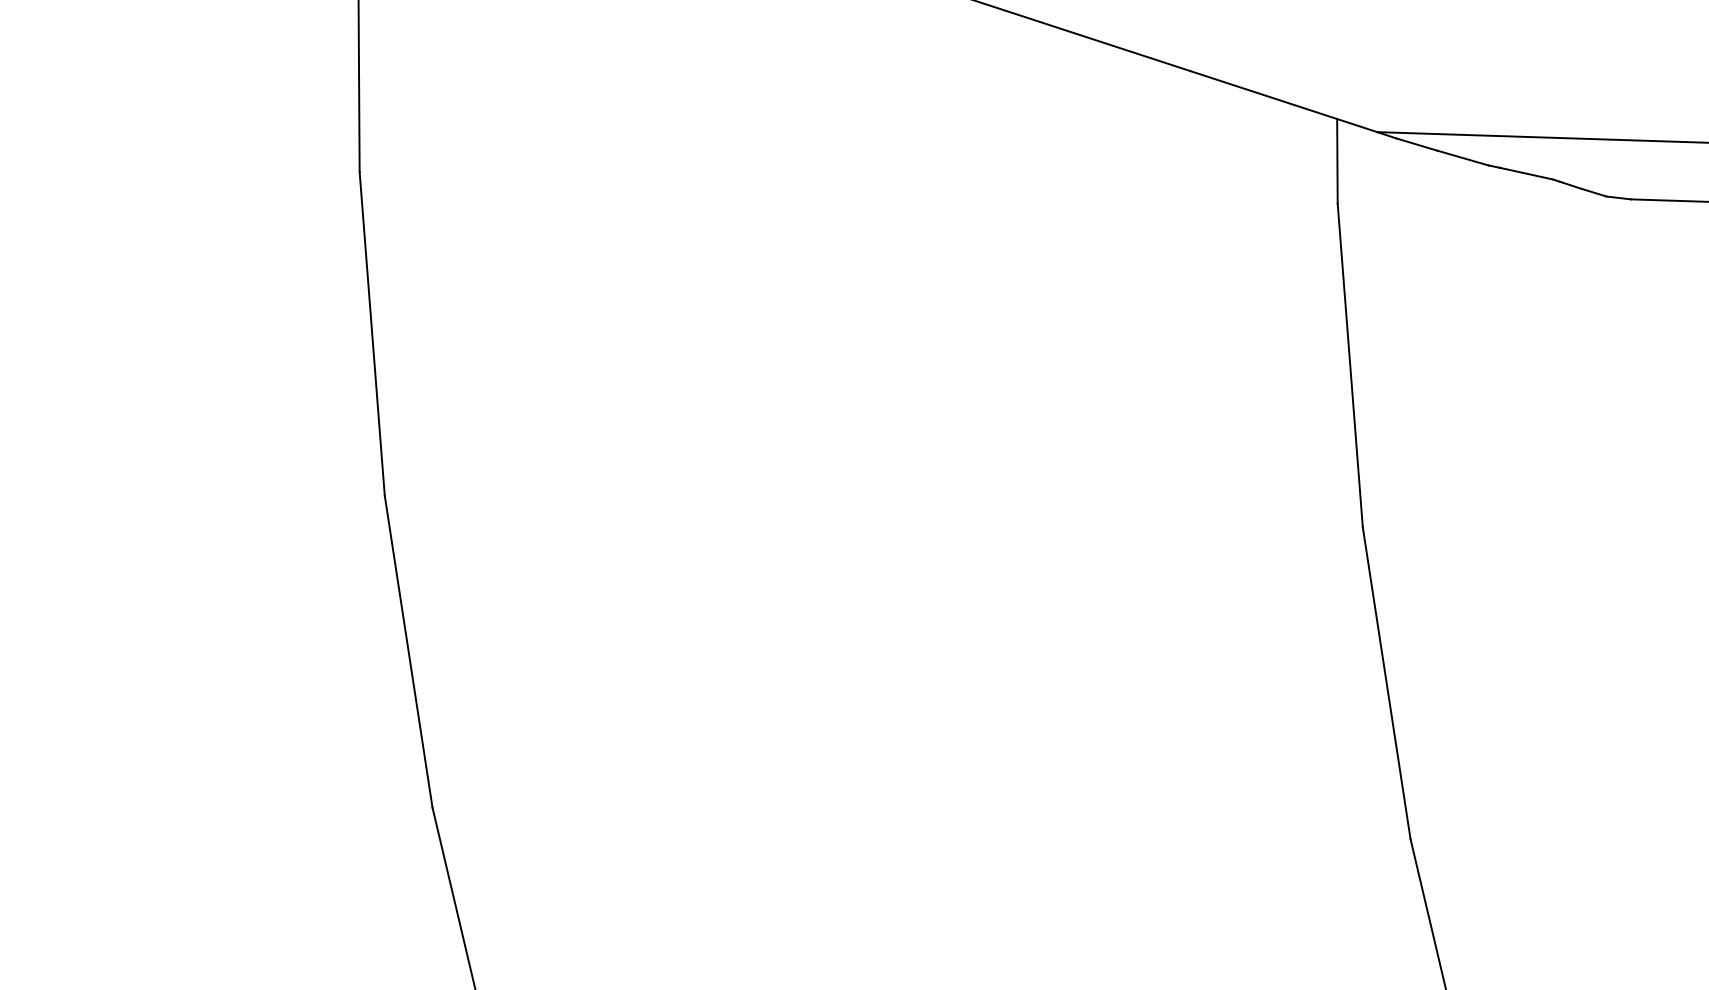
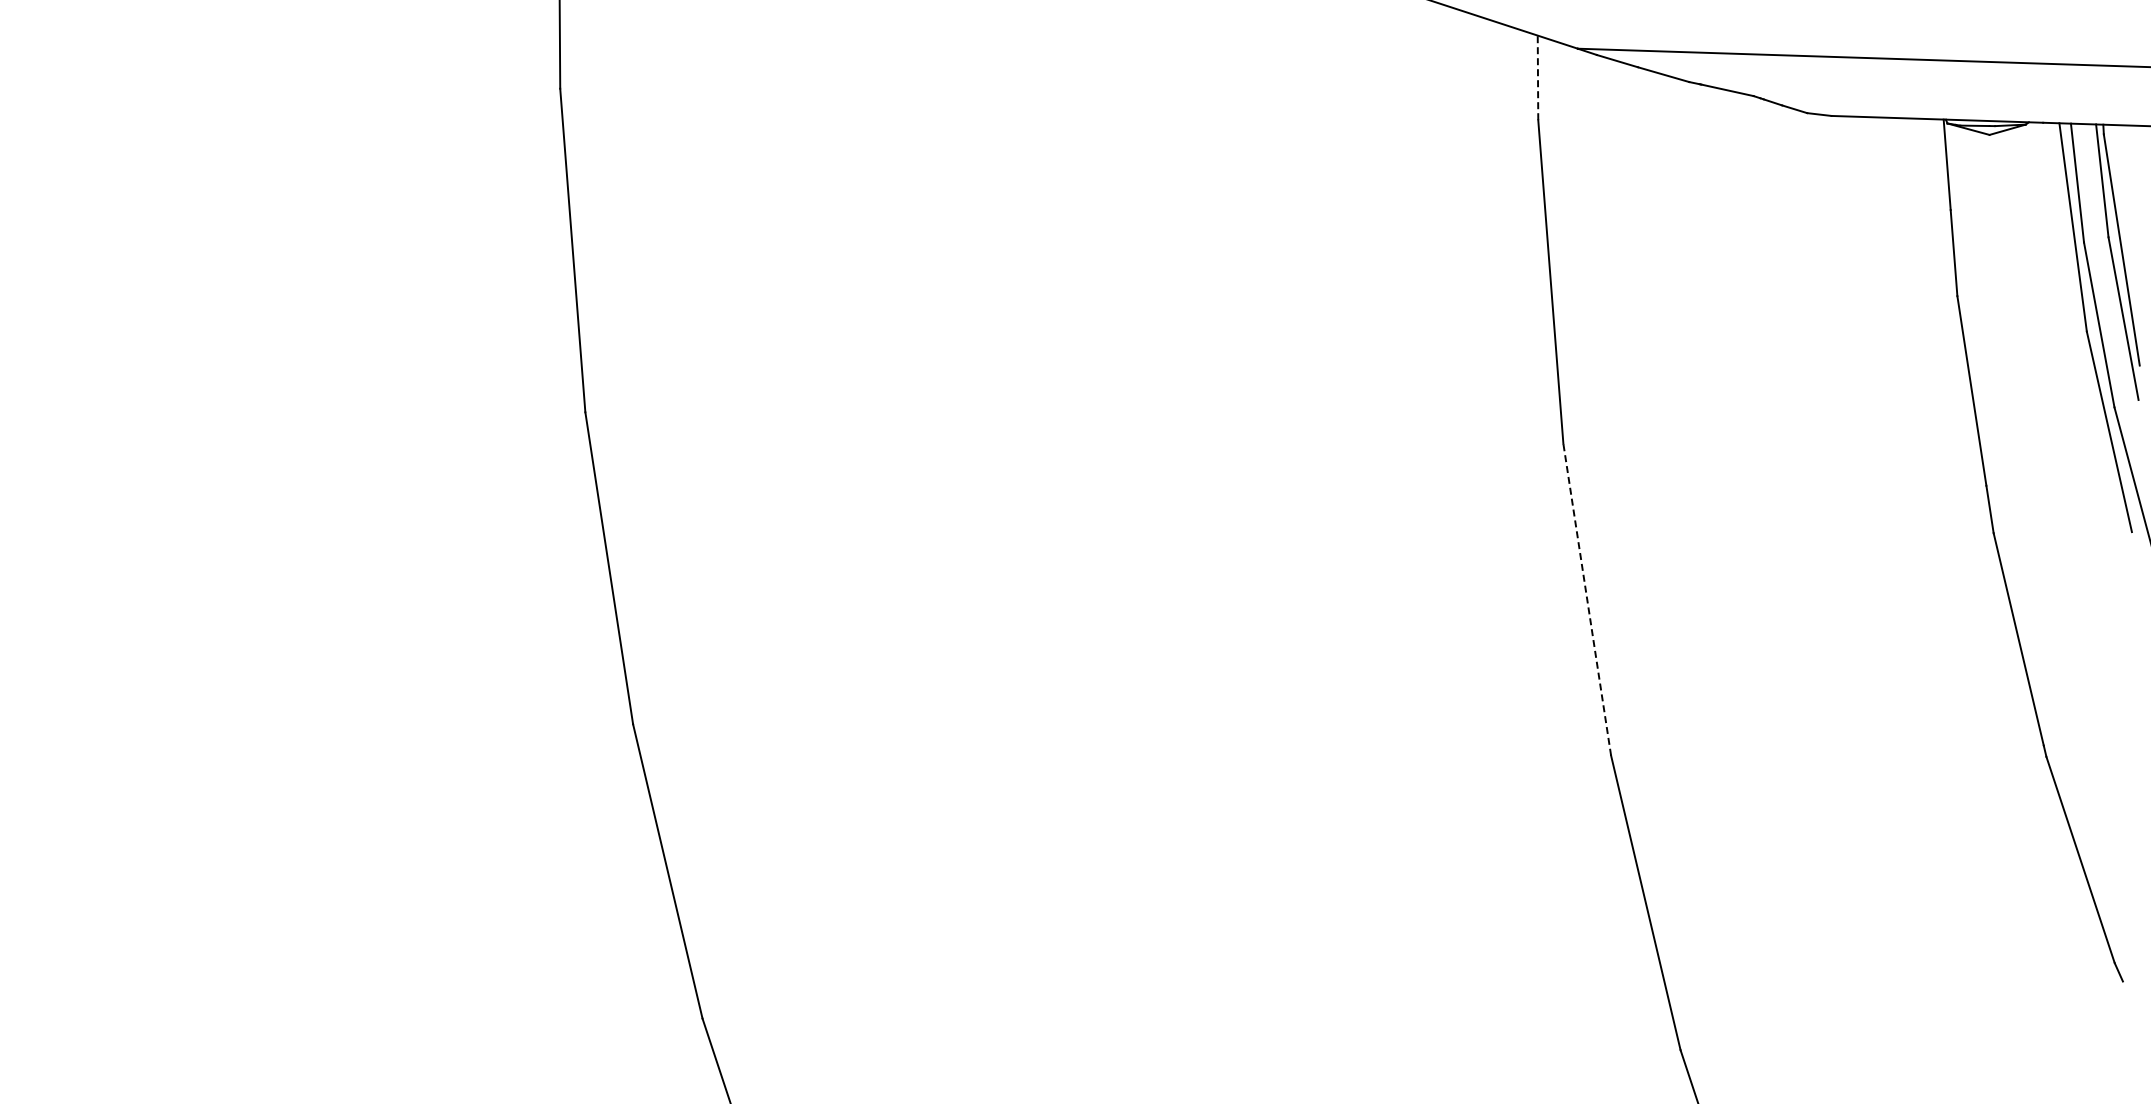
line: (1337, 160) -> (1538, 77), solid -> dashed
line: (1386, 682) -> (1587, 599), solid -> dashed

